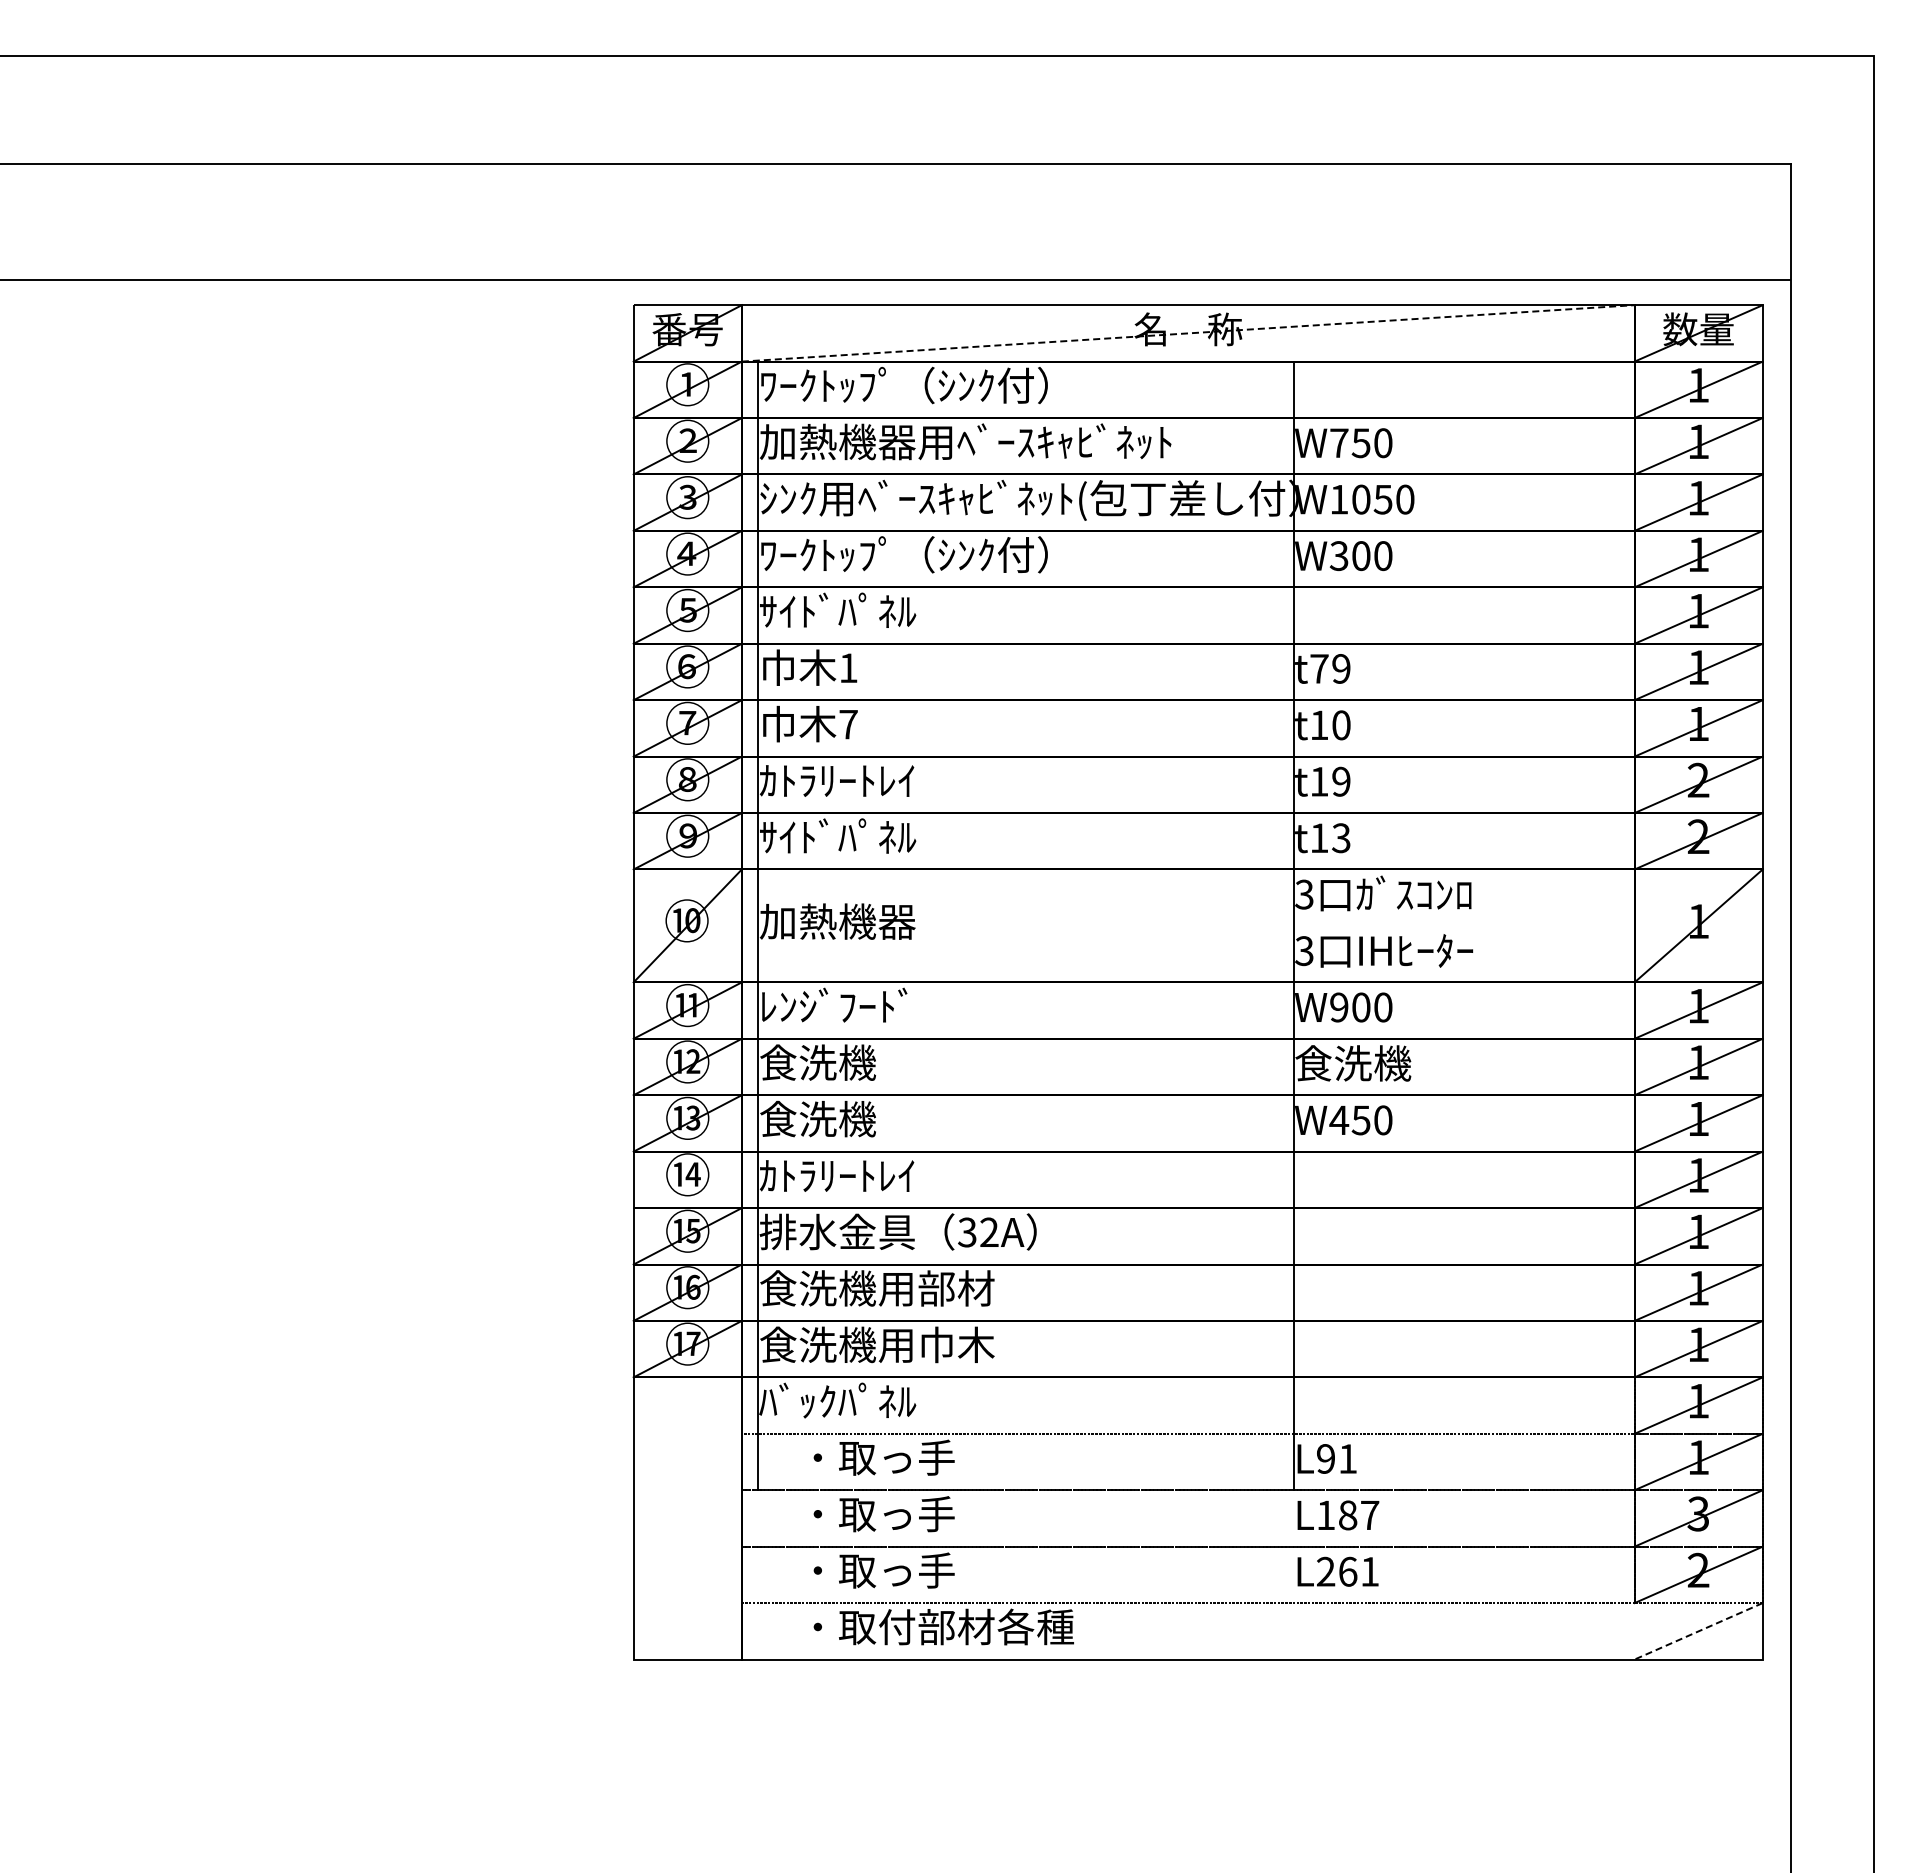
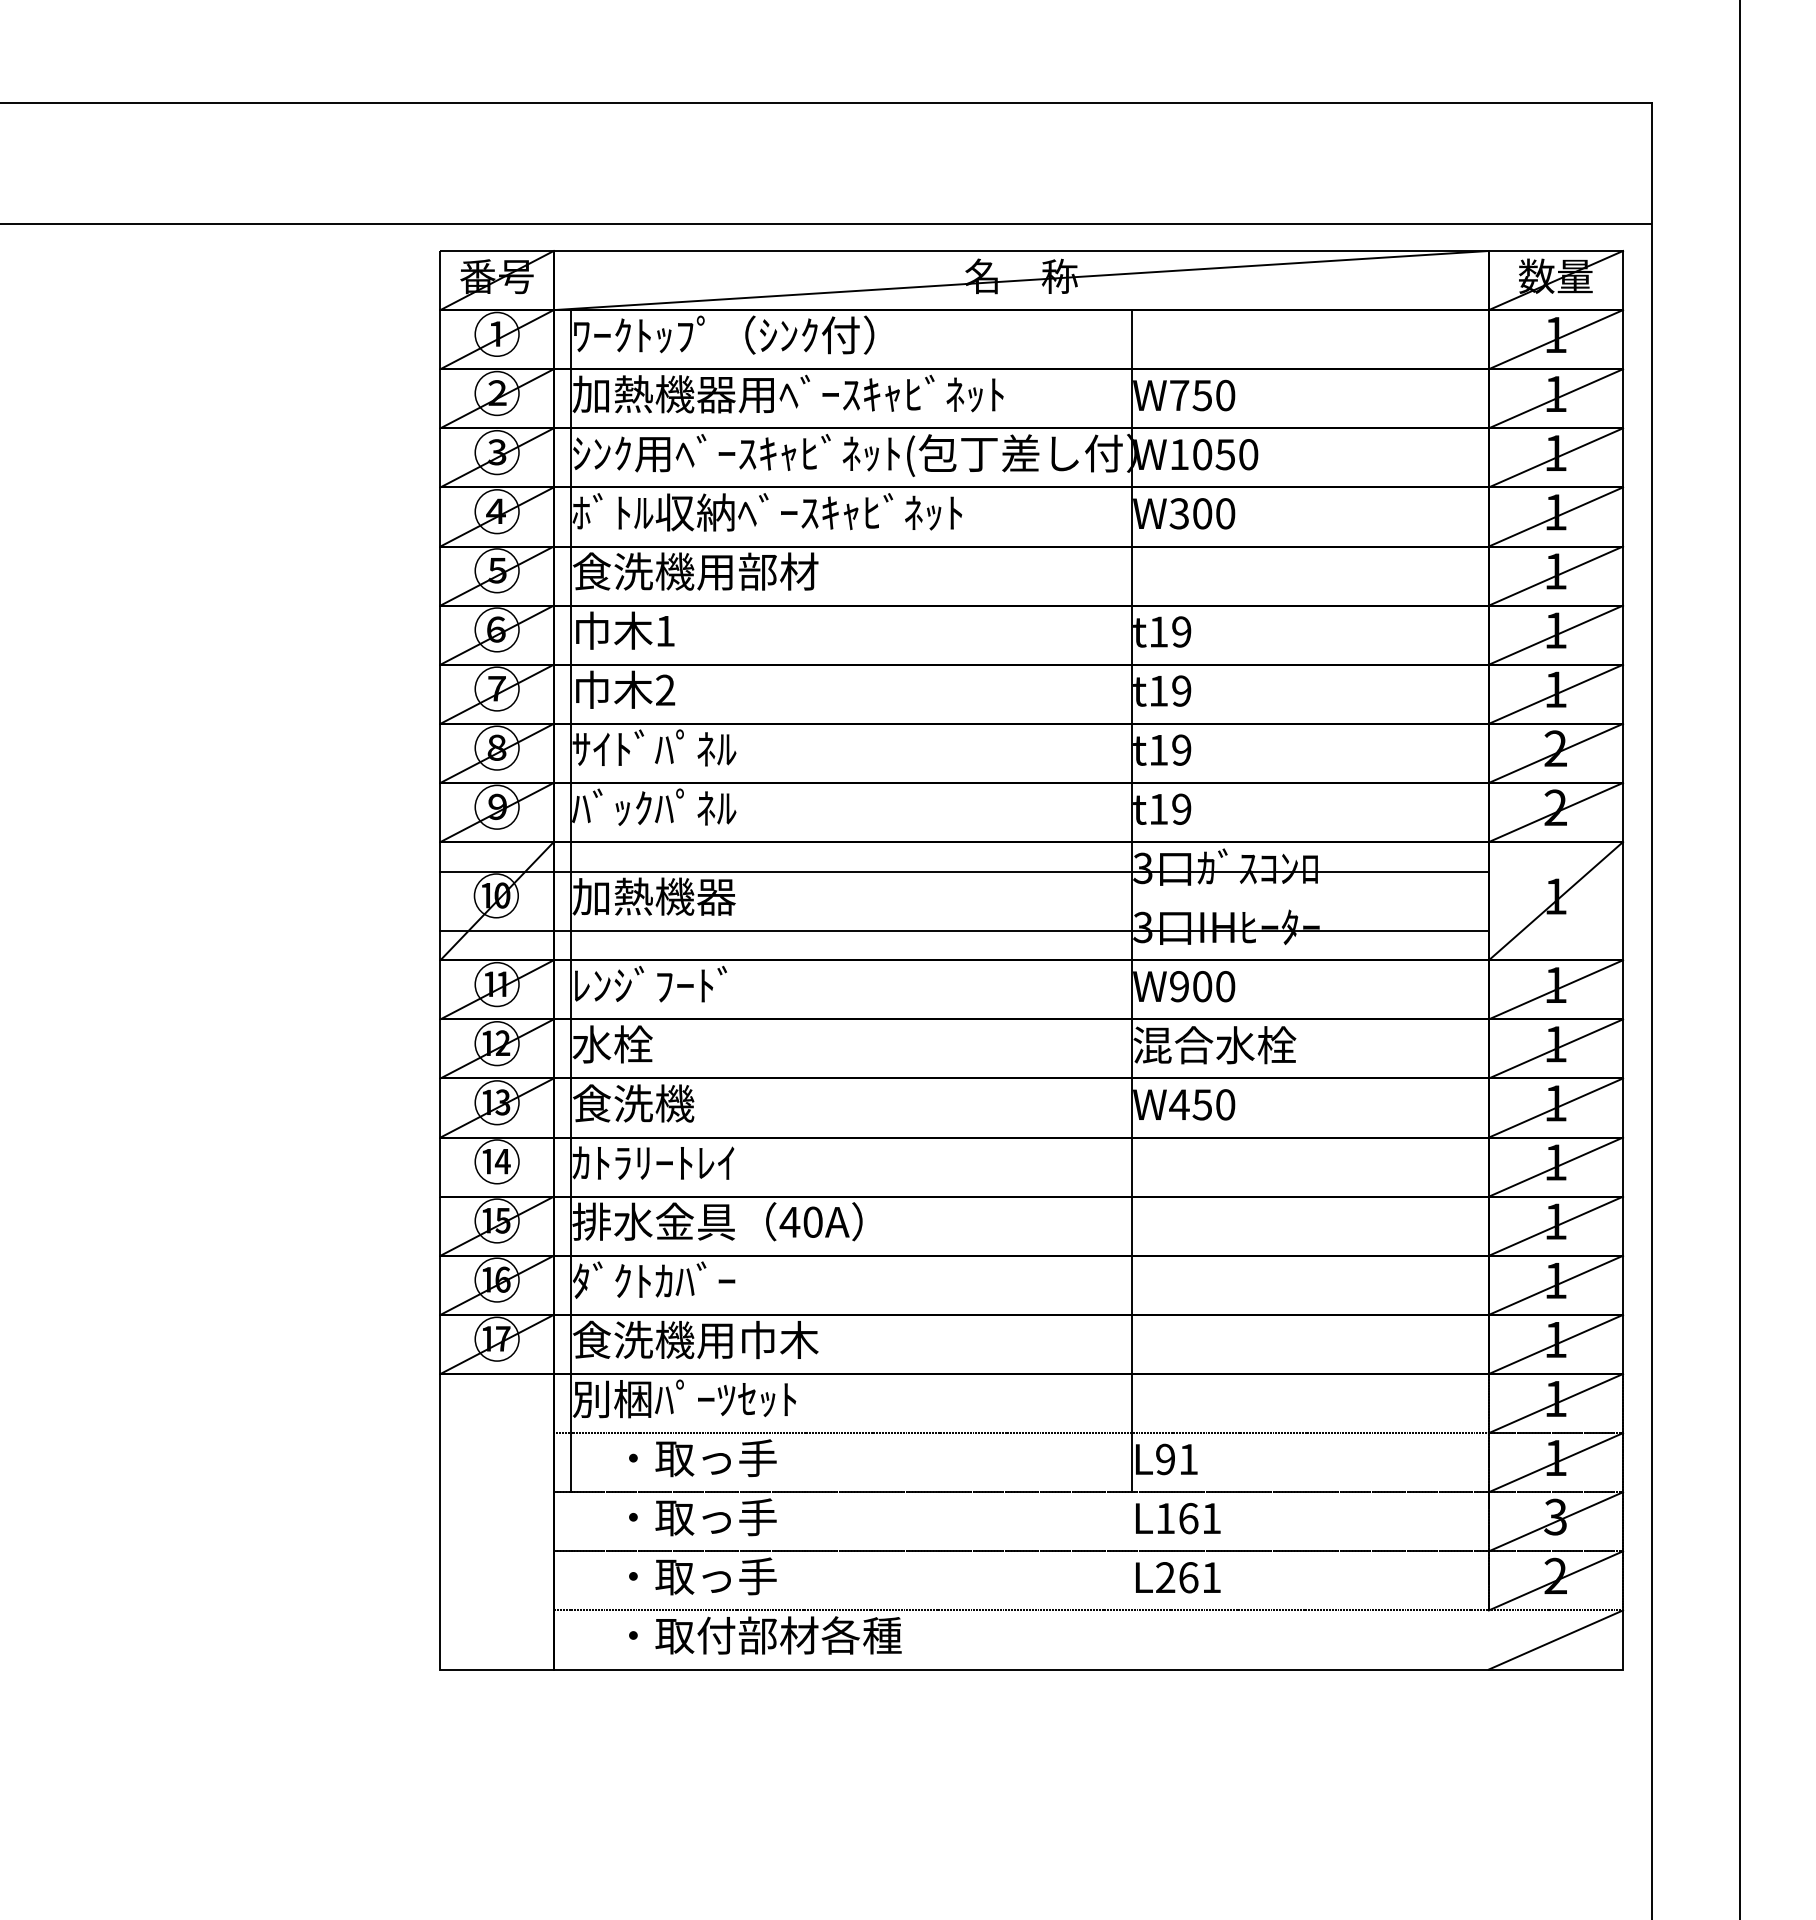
line: (1188, 333) -> (1021, 280), dashed -> solid
text: (945, 554) -> (767, 512), ﾜｰｸﾄｯﾌﾟ（ｼﾝｸ付） -> ﾎﾞﾄﾙ収納ﾍﾞｰｽｷｬﾋﾞﾈｯﾄ
text: (877, 610) -> (695, 570), ｻｲﾄﾞﾊﾟﾈﾙ -> 食洗機用部材
text: (1319, 668) -> (1158, 631), t79 -> t19
text: (848, 724) -> (665, 690), 7 -> 2
text: (1341, 725) -> (1181, 691), t10 -> t19
text: (837, 779) -> (653, 747), ｶﾄﾗﾘｰﾄﾚｲ -> ｻｲﾄﾞﾊﾟﾈﾙ
text: (797, 836) -> (612, 807), ｻｲﾄﾞﾊﾟﾈﾙ -> ﾊﾞｯｸﾊﾟﾈﾙ
text: (1341, 838) -> (1181, 809), t13 -> t19
line: (1133, 897) -> (963, 871), added
line: (1133, 954) -> (963, 931), added
text: (817, 1062) -> (632, 1044), 食洗機 -> 水栓
text: (1372, 1063) -> (1214, 1045), 食洗機 -> 混合水栓
text: (977, 1232) -> (800, 1222), 32A -> 40A
text: (877, 1287) -> (695, 1279), 食洗機用部材 -> ﾀﾞｸﾄｶﾊﾞｰ
text: (866, 1400) -> (684, 1398), ﾊﾞｯｸﾊﾟﾈﾙ -> 別梱ﾊﾟｰﾂｾｯﾄ
text: (1359, 1515) -> (1200, 1518), L187 -> L161
line: (1698, 1631) -> (1555, 1640), dashed -> solid

